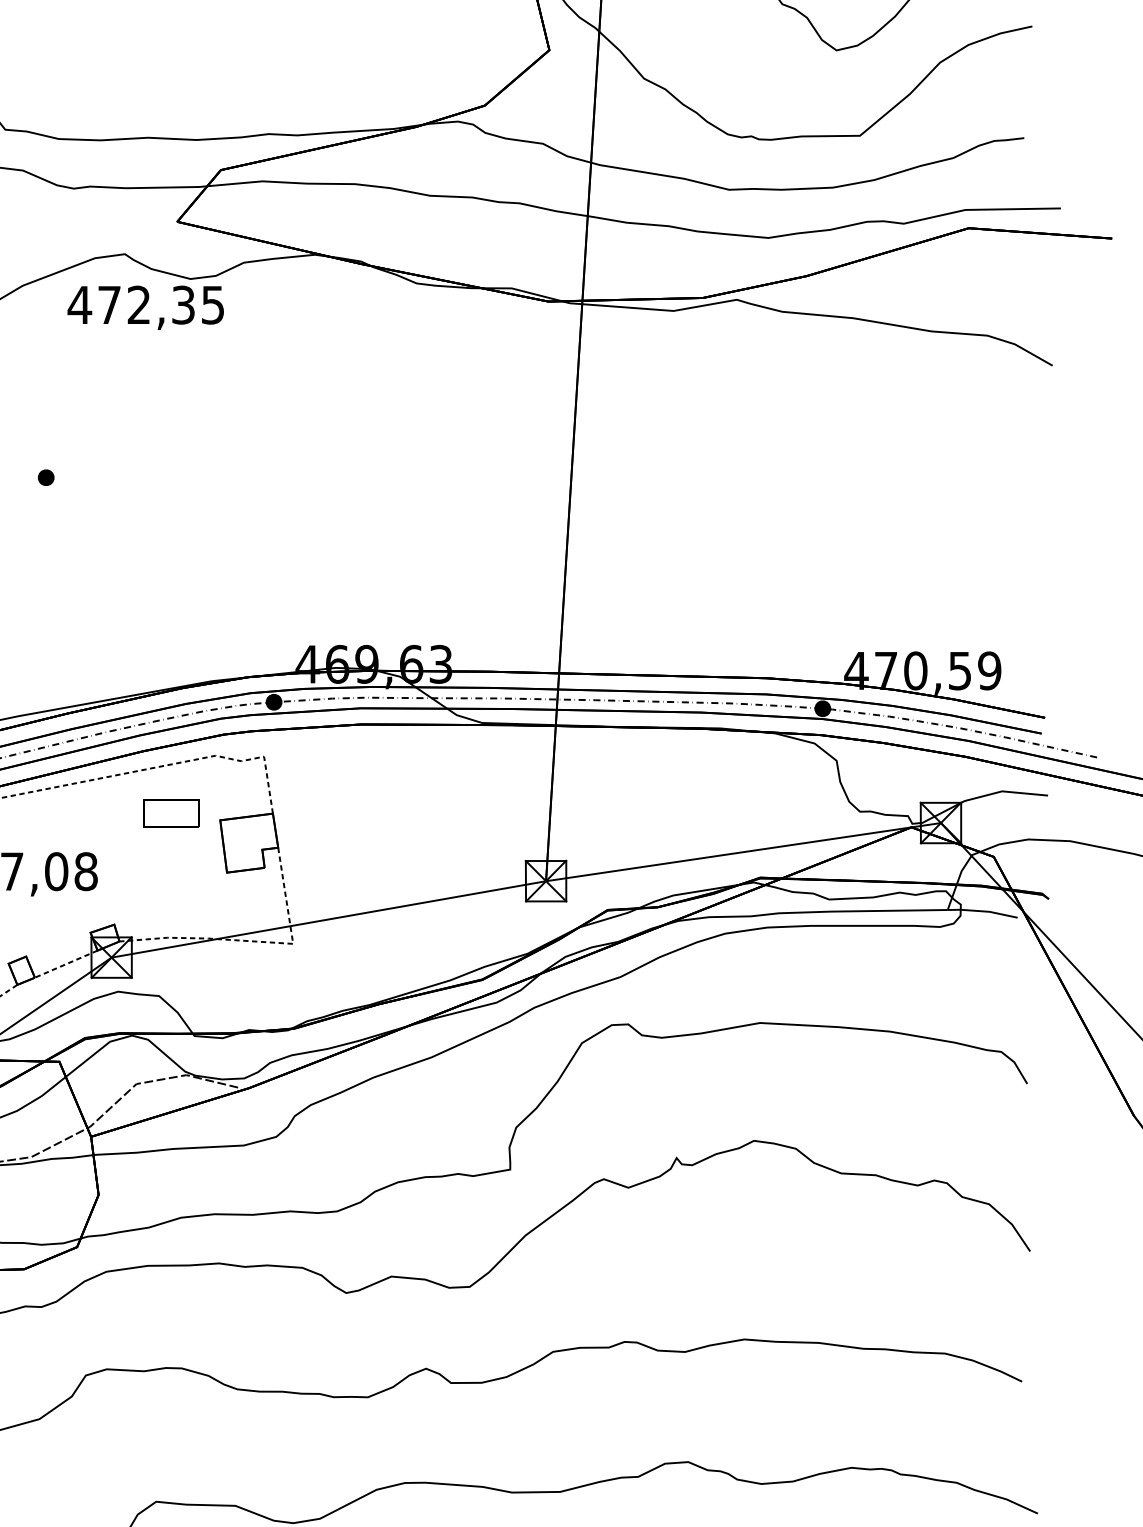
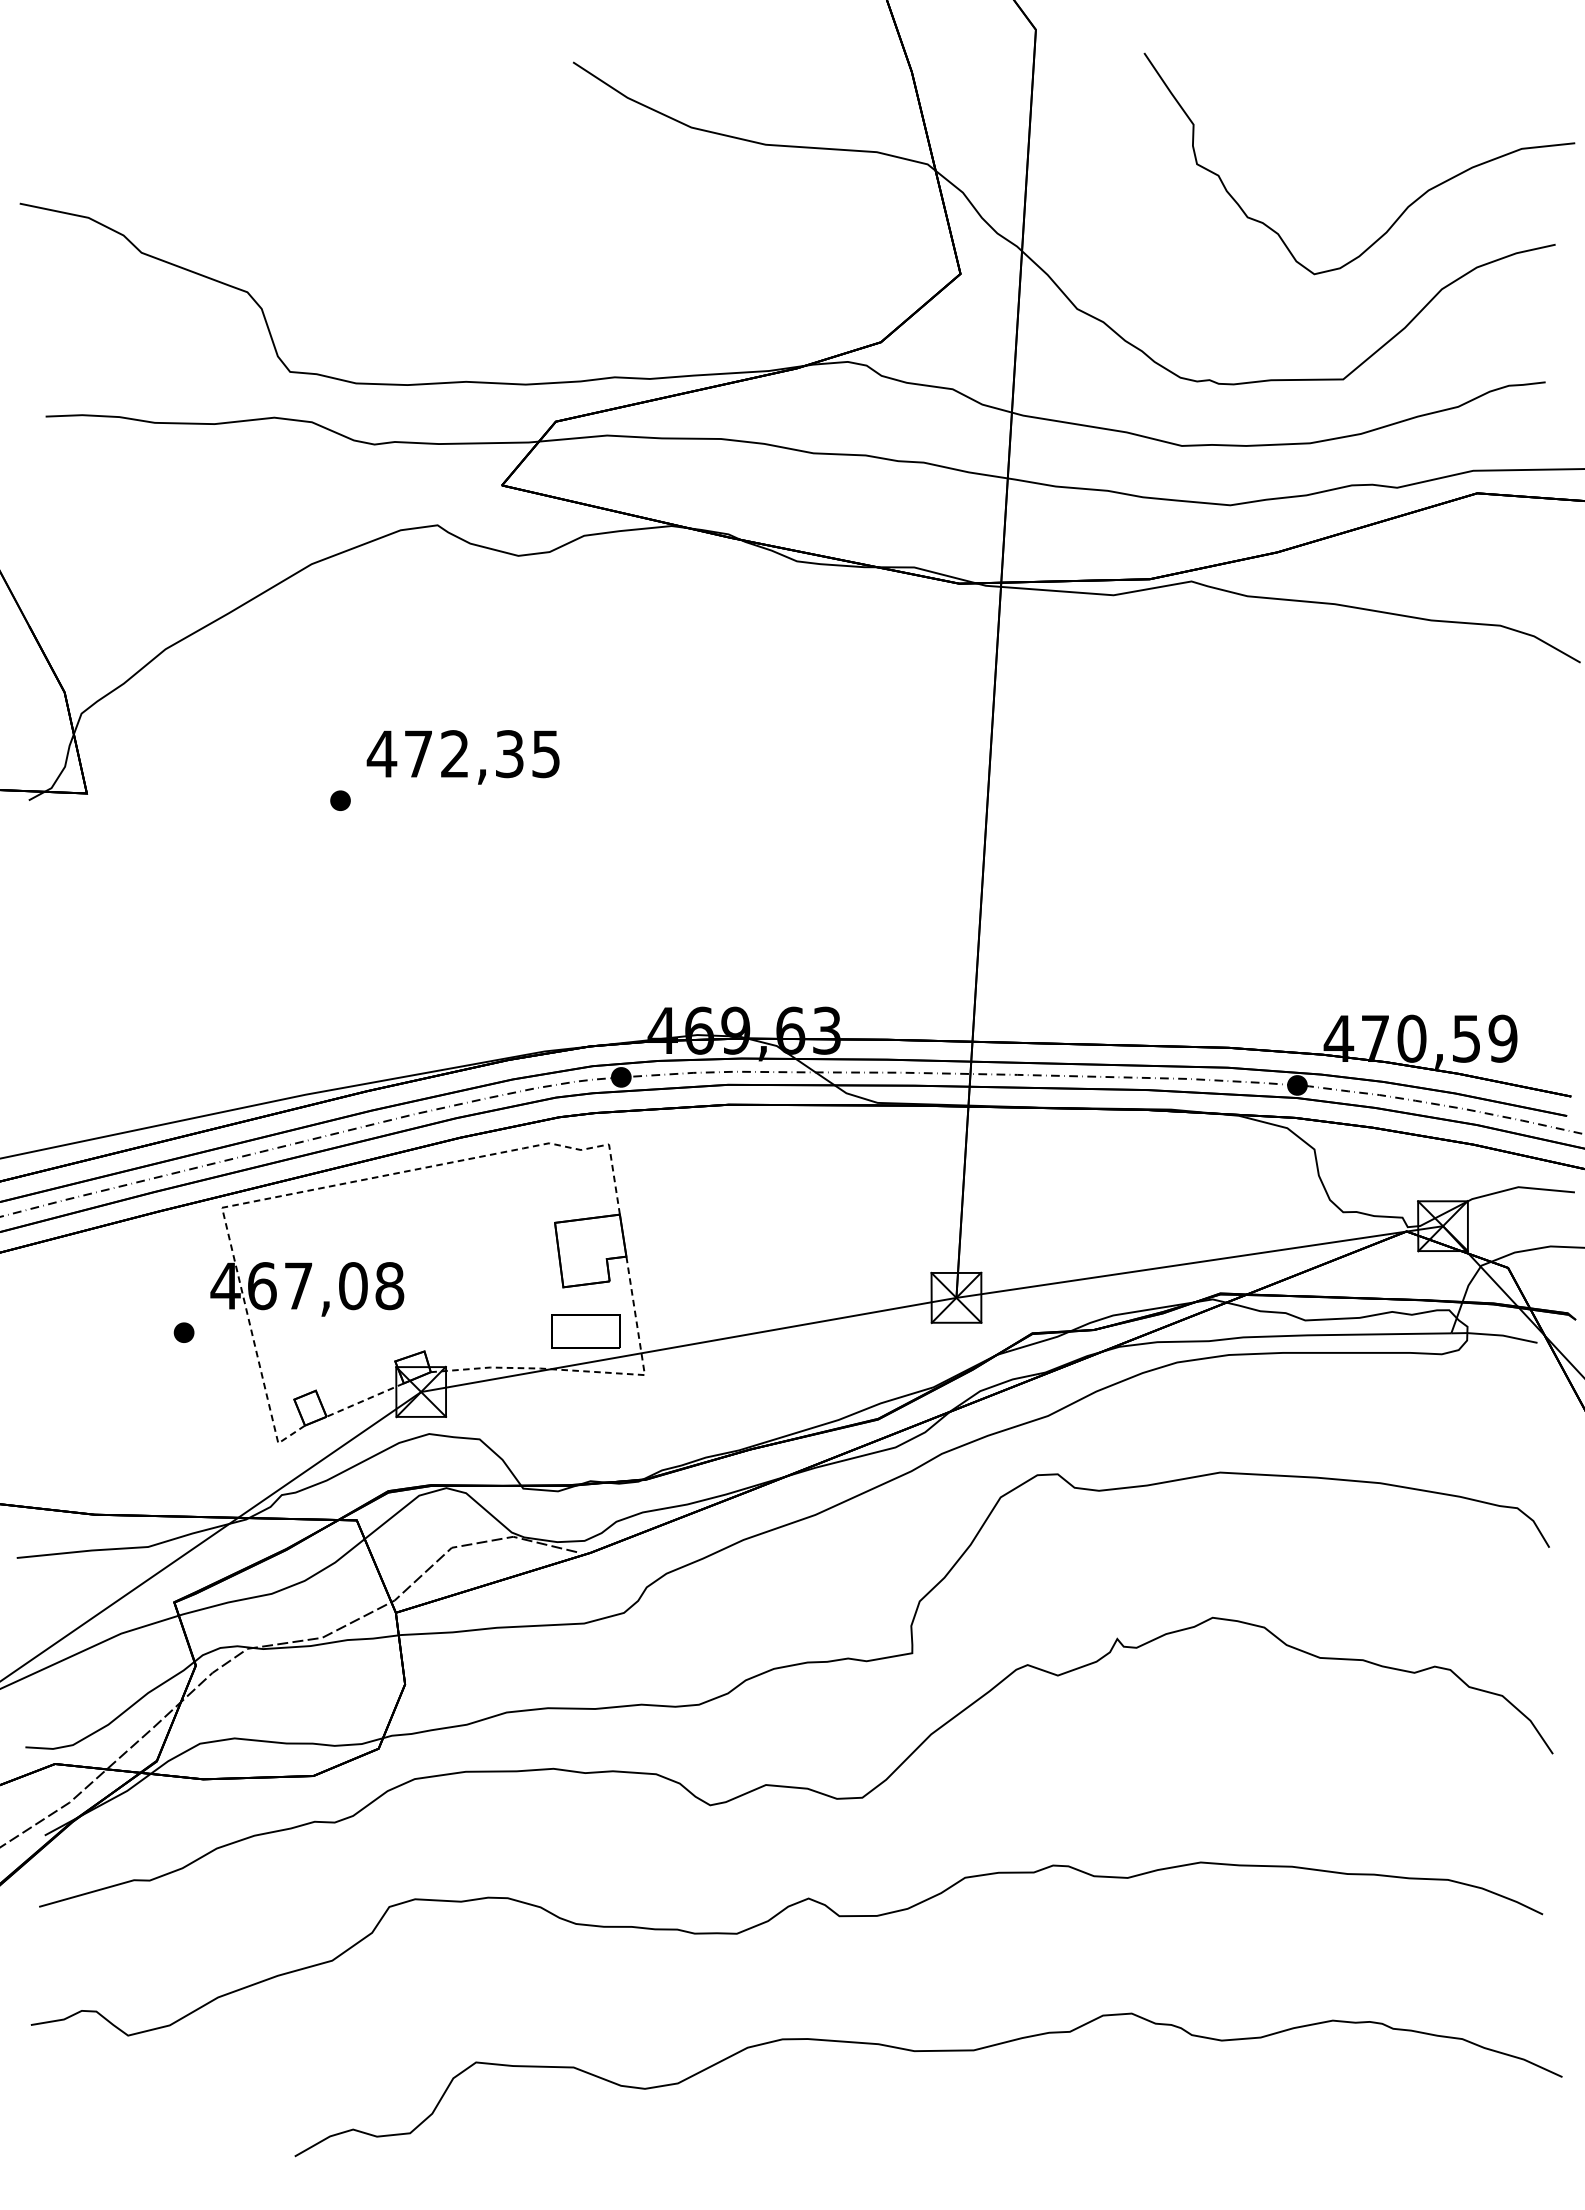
text: (145, 307) -> (462, 757), moved
part: (171, 813) -> (585, 1331), moved

